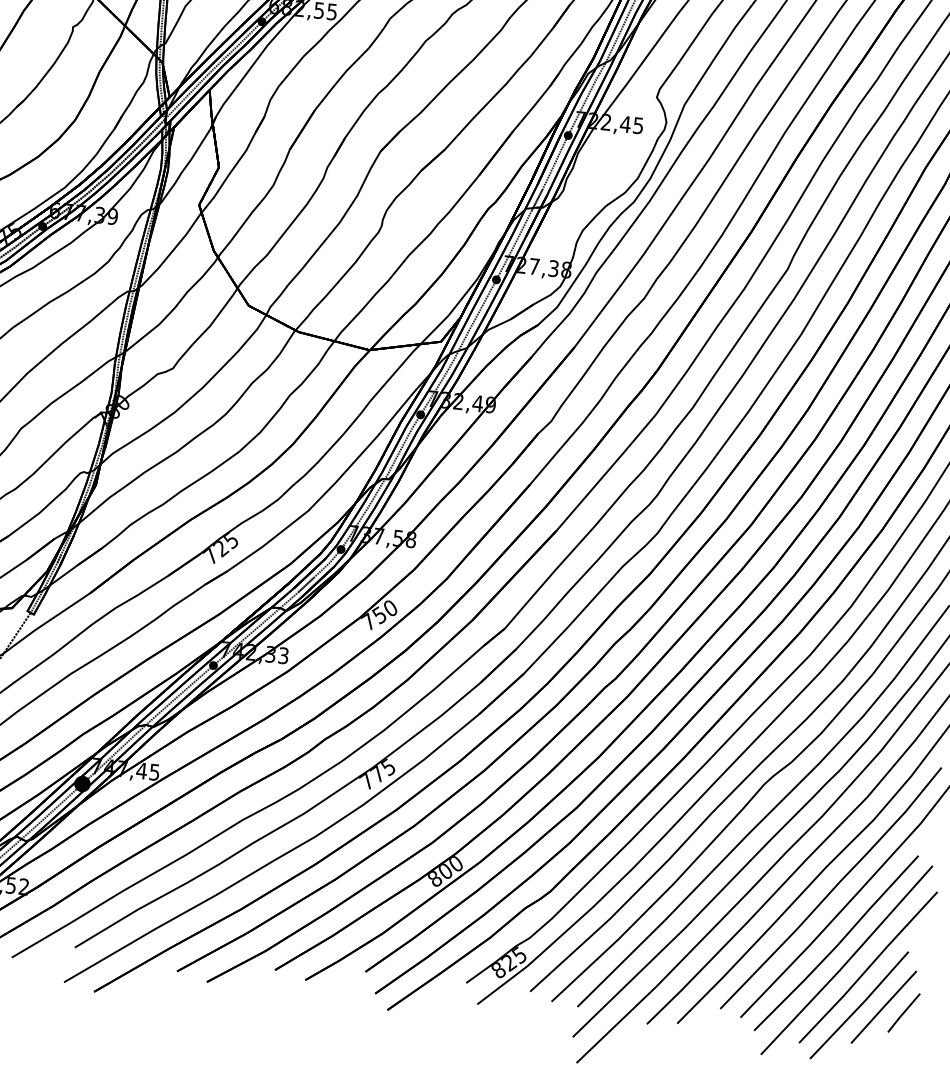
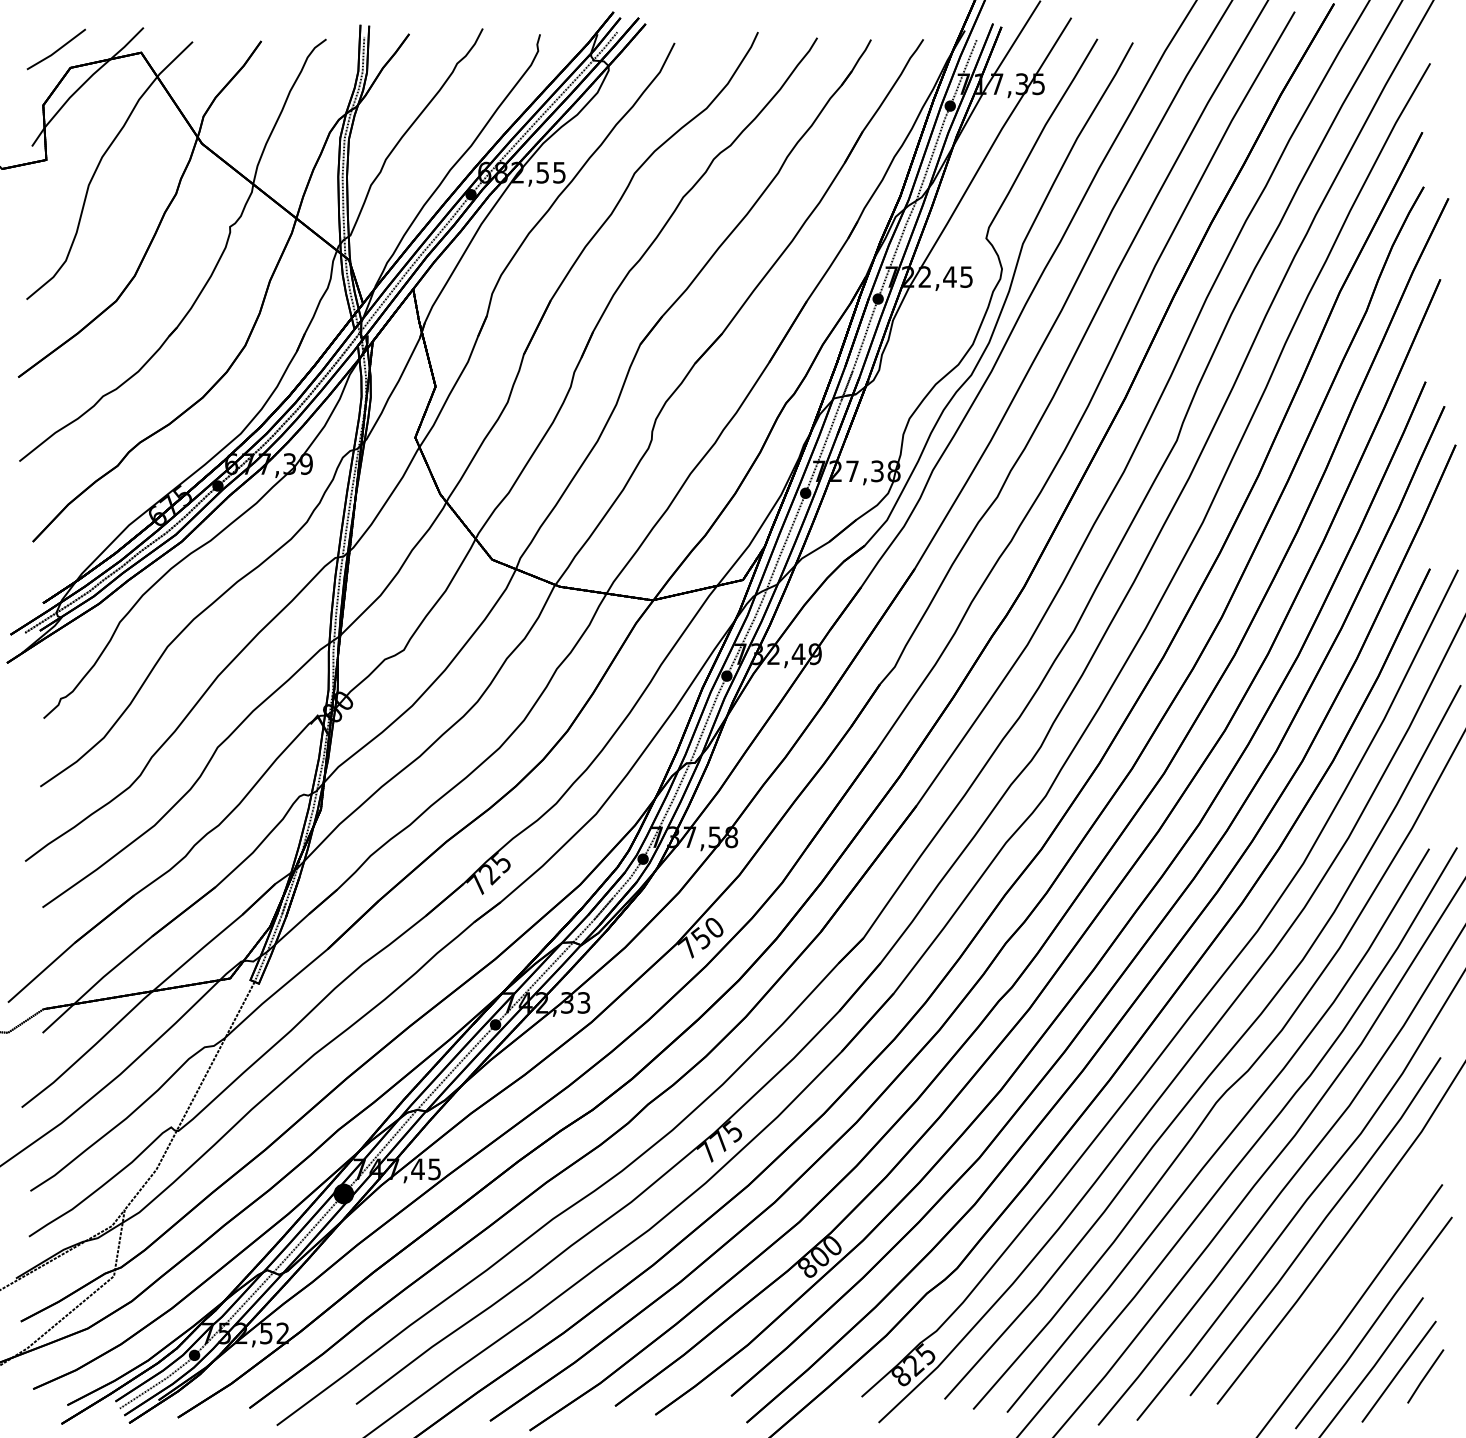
line: (837, 944) -> (1331, 1297), removed

